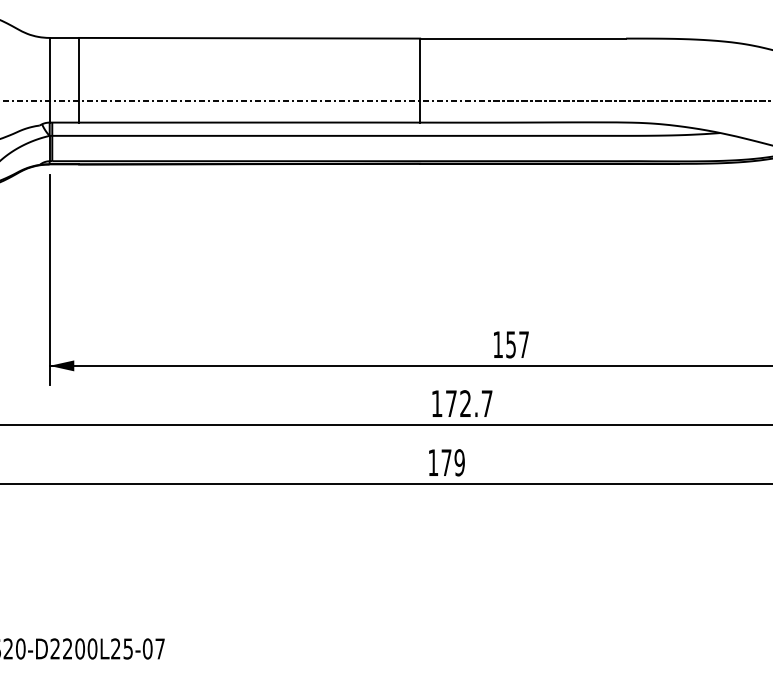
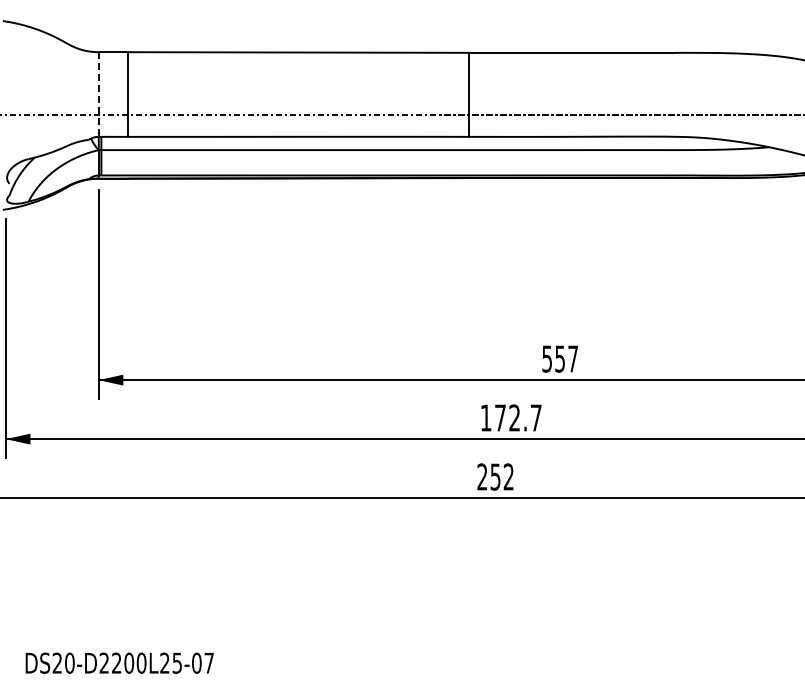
line: (49, 81) -> (98, 95), solid -> dashed
text: (497, 344) -> (546, 358), 157 -> 557
text: (446, 462) -> (495, 476), 179 -> 252

